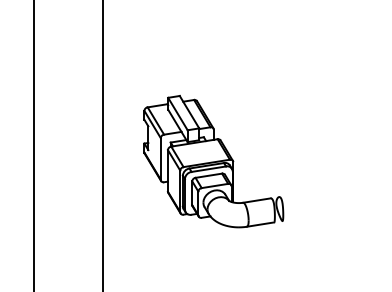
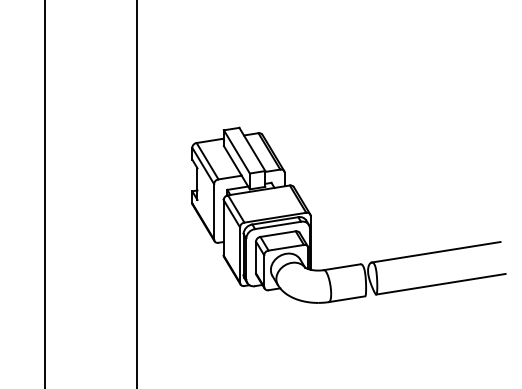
line: (326, 189) -> (435, 252), added
line: (330, 212) -> (440, 283), added

